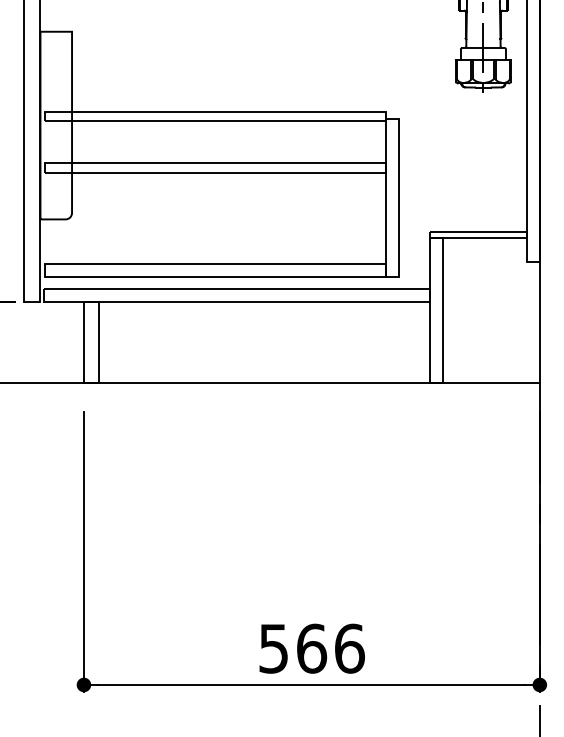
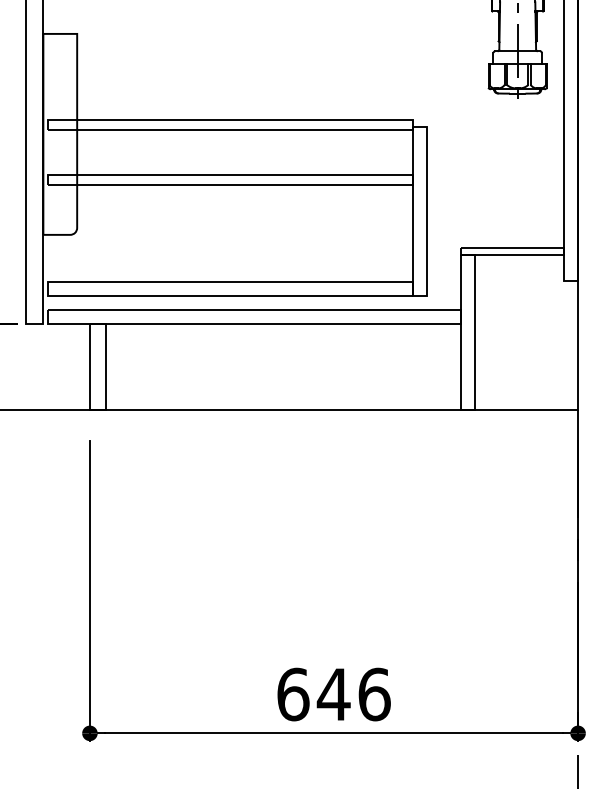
text: (292, 648) -> (313, 694), 566 -> 646

